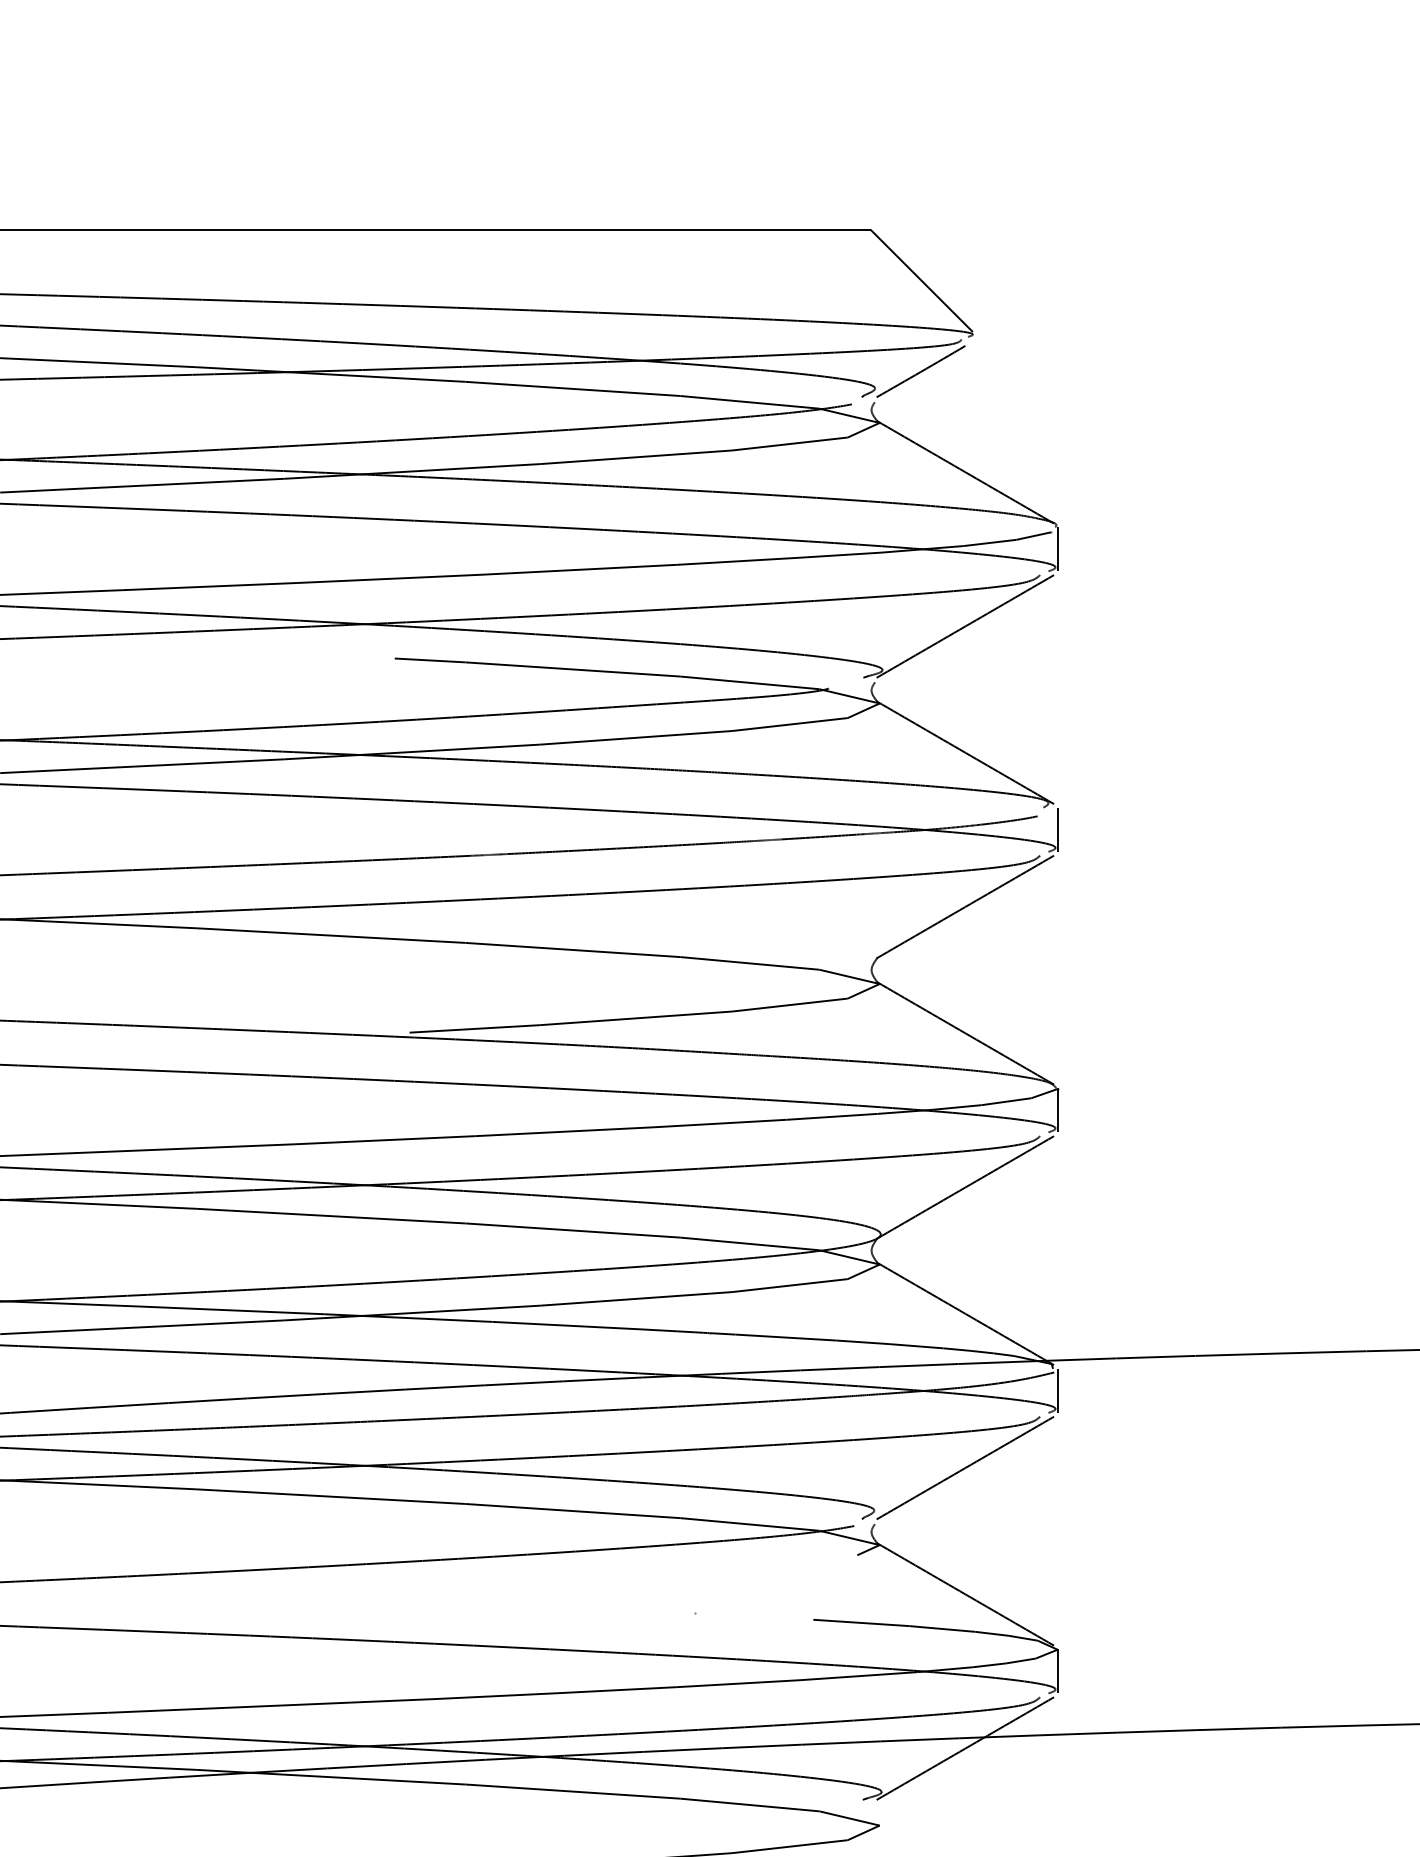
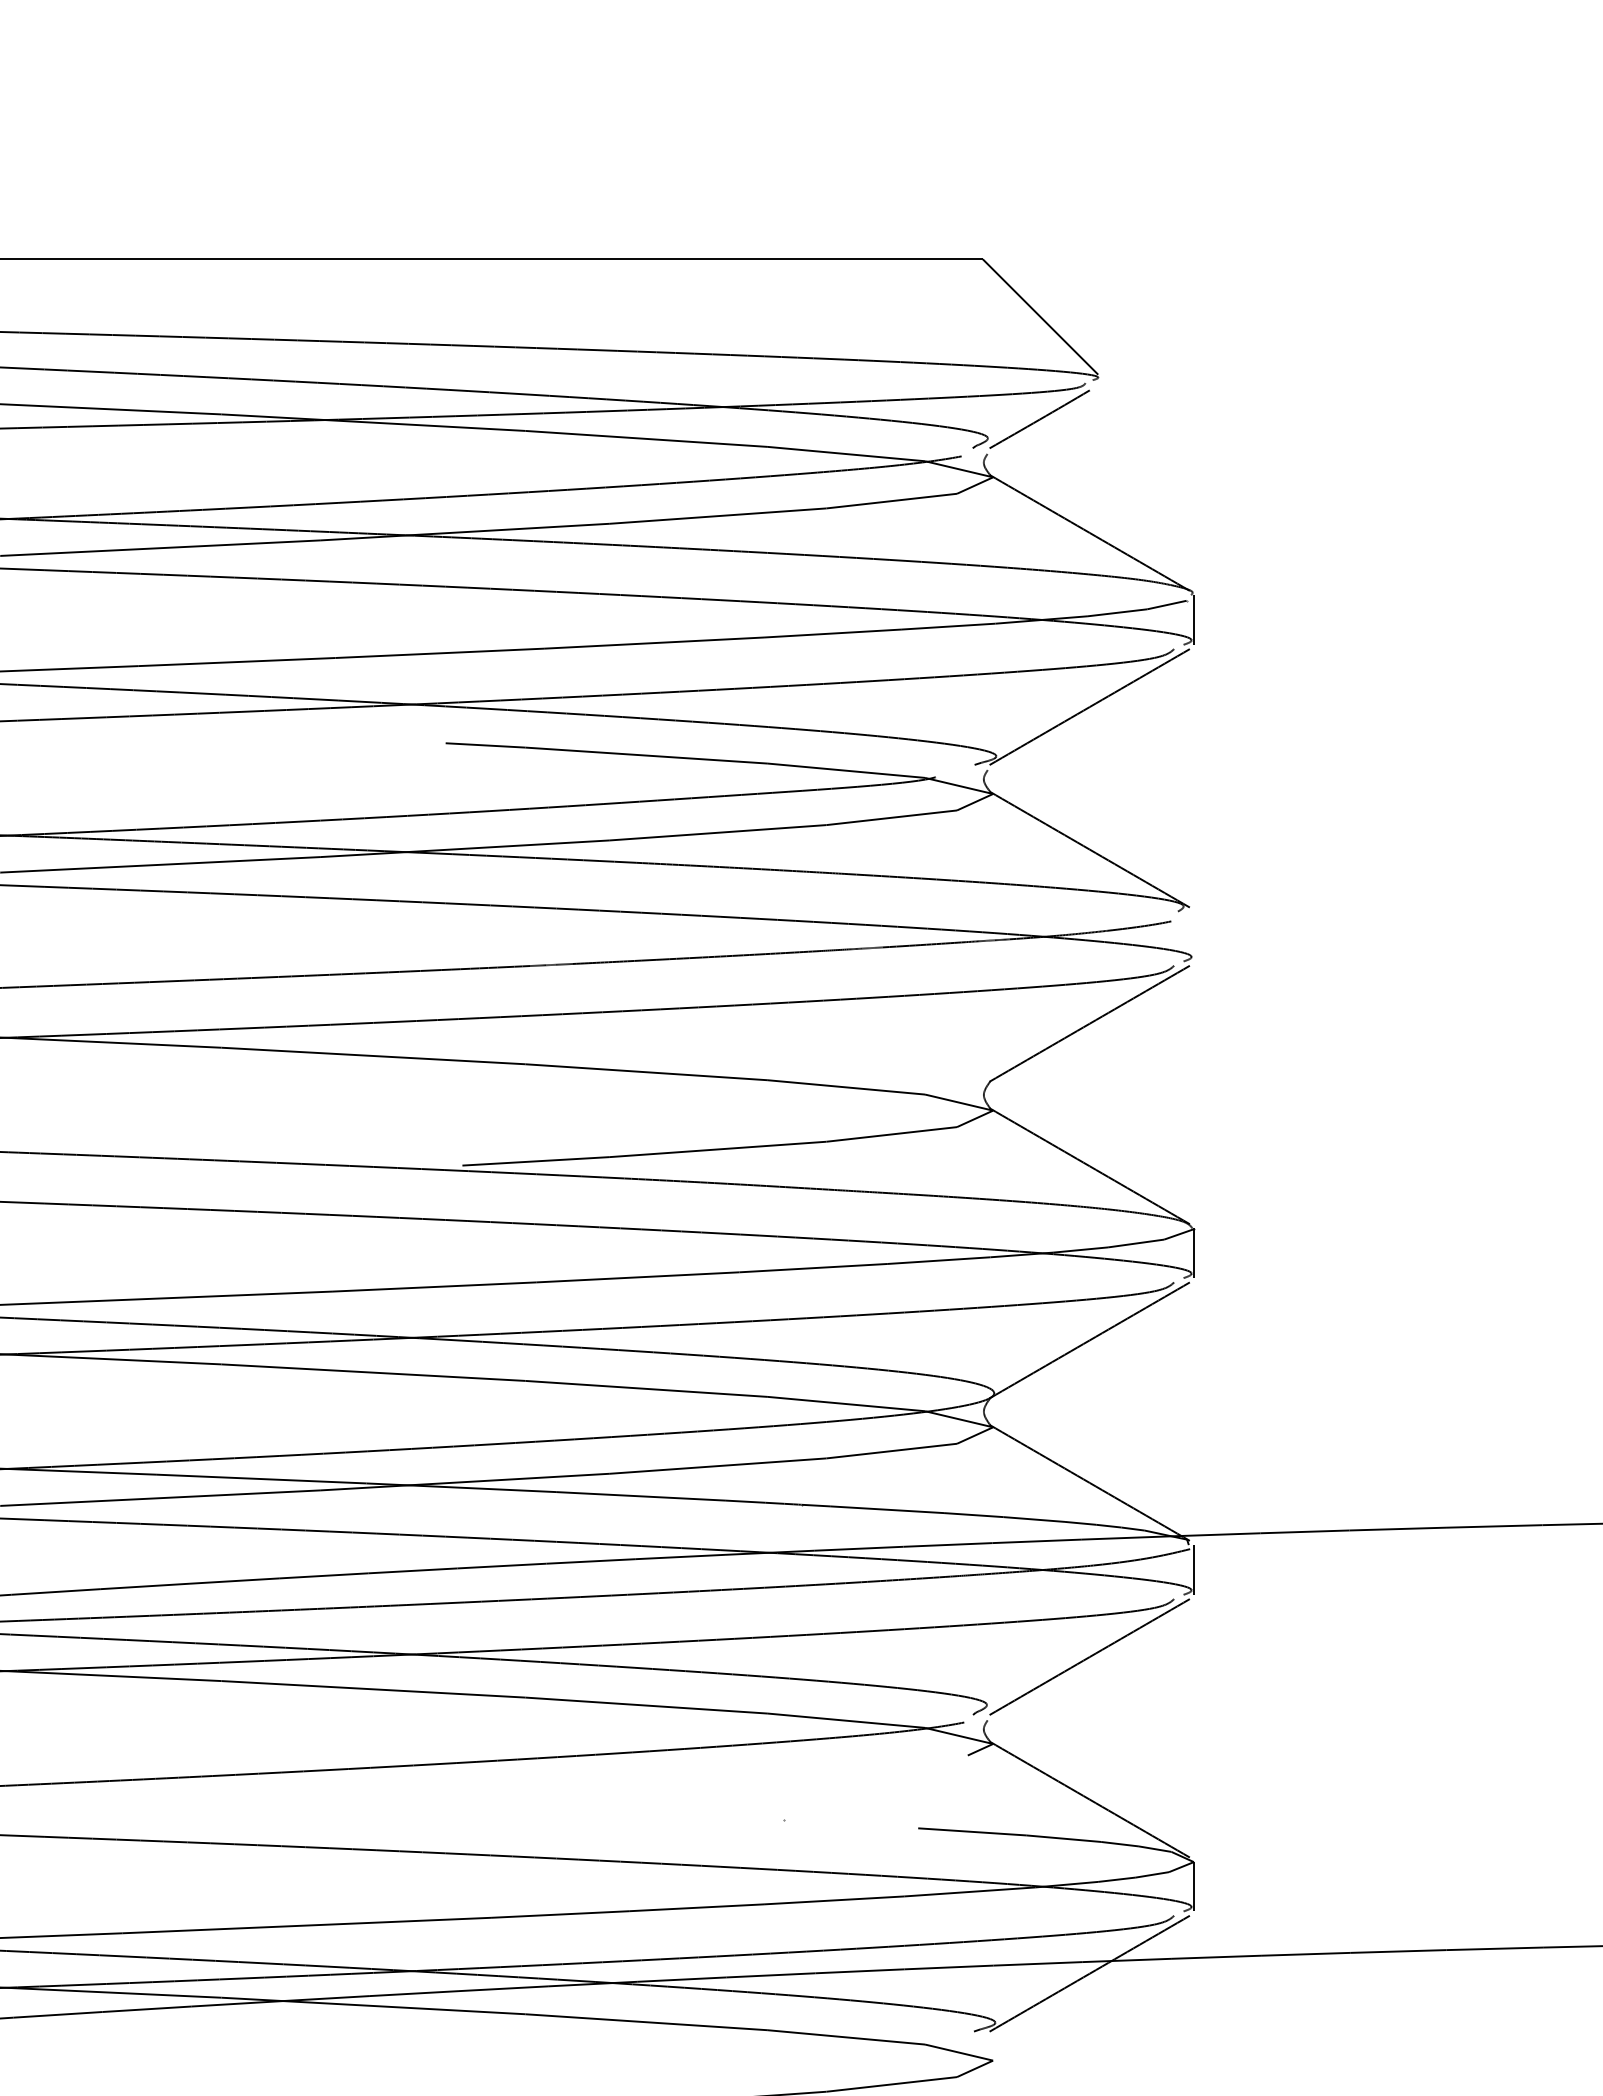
line: (1057, 829) -> (1193, 936), removed

